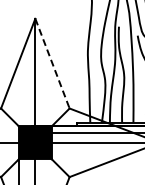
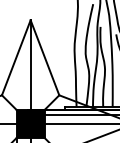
line: (52, 64) -> (44, 58), dashed -> solid

